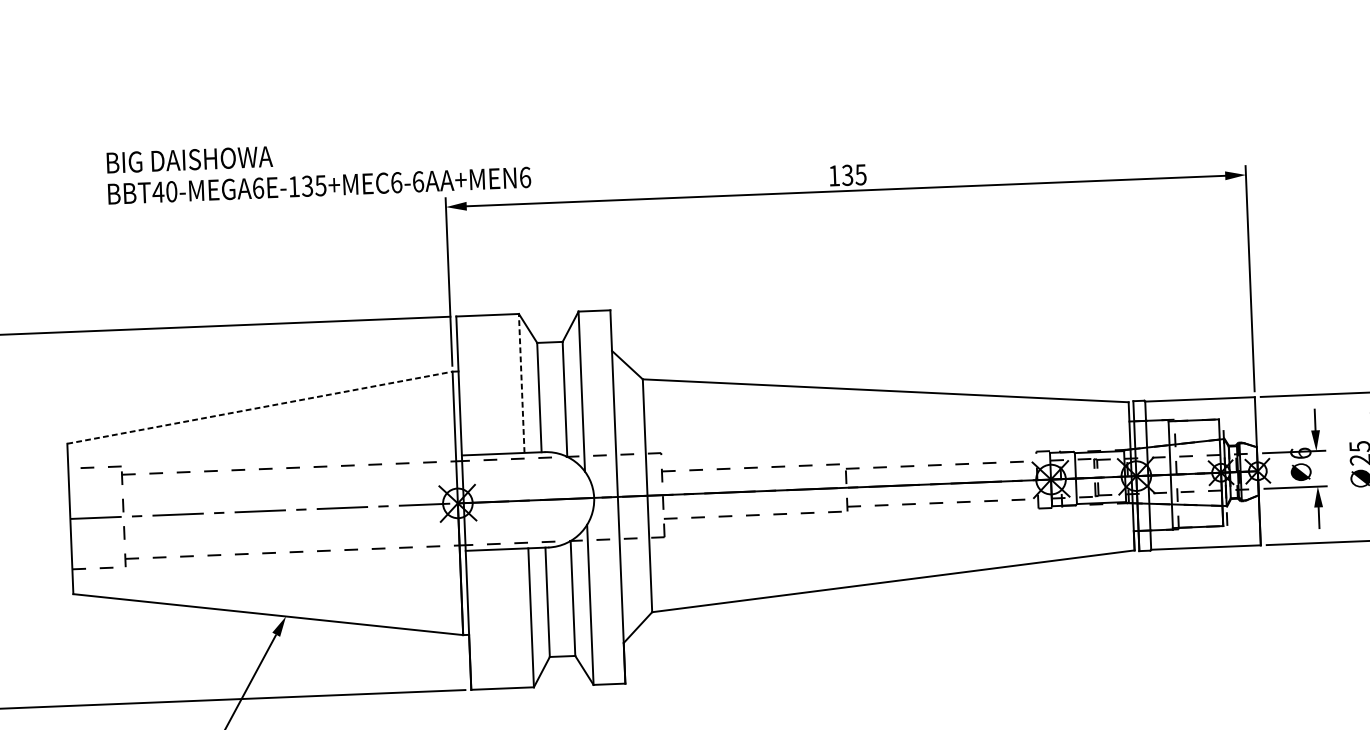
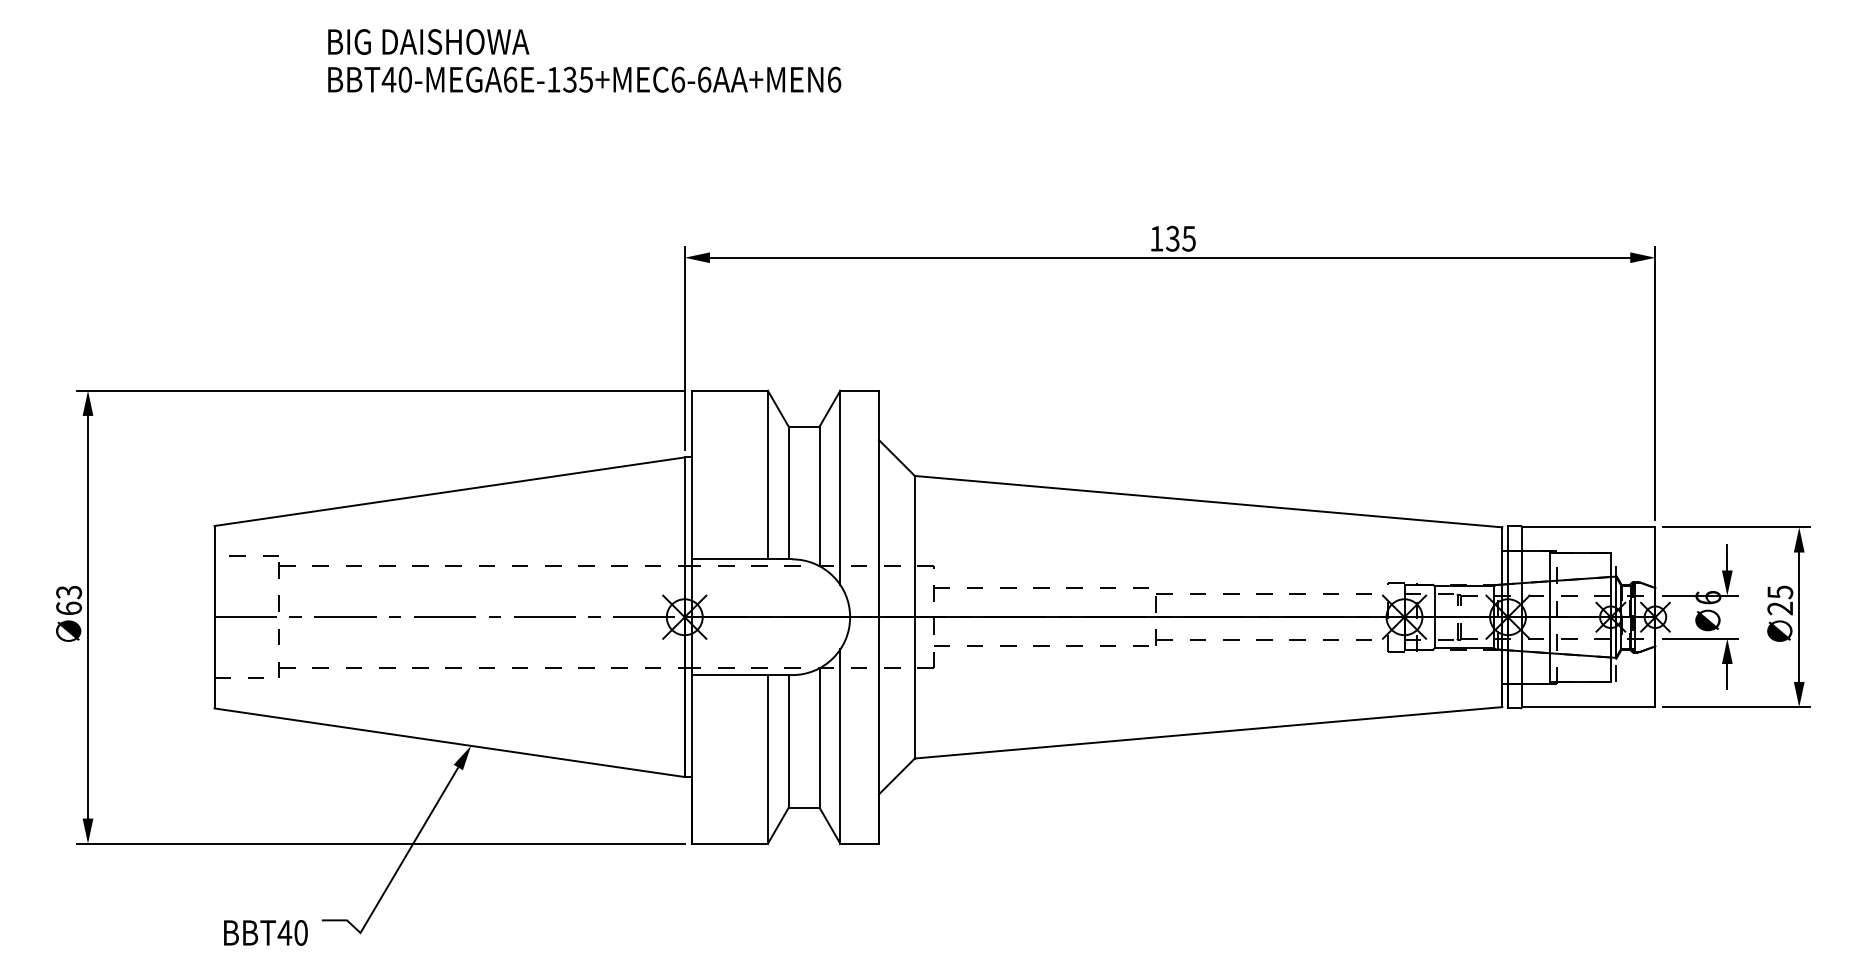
text: (318, 169) -> (584, 60), moved
line: (521, 383) -> (767, 474), dashed -> solid
line: (259, 407) -> (449, 491), dashed -> solid

